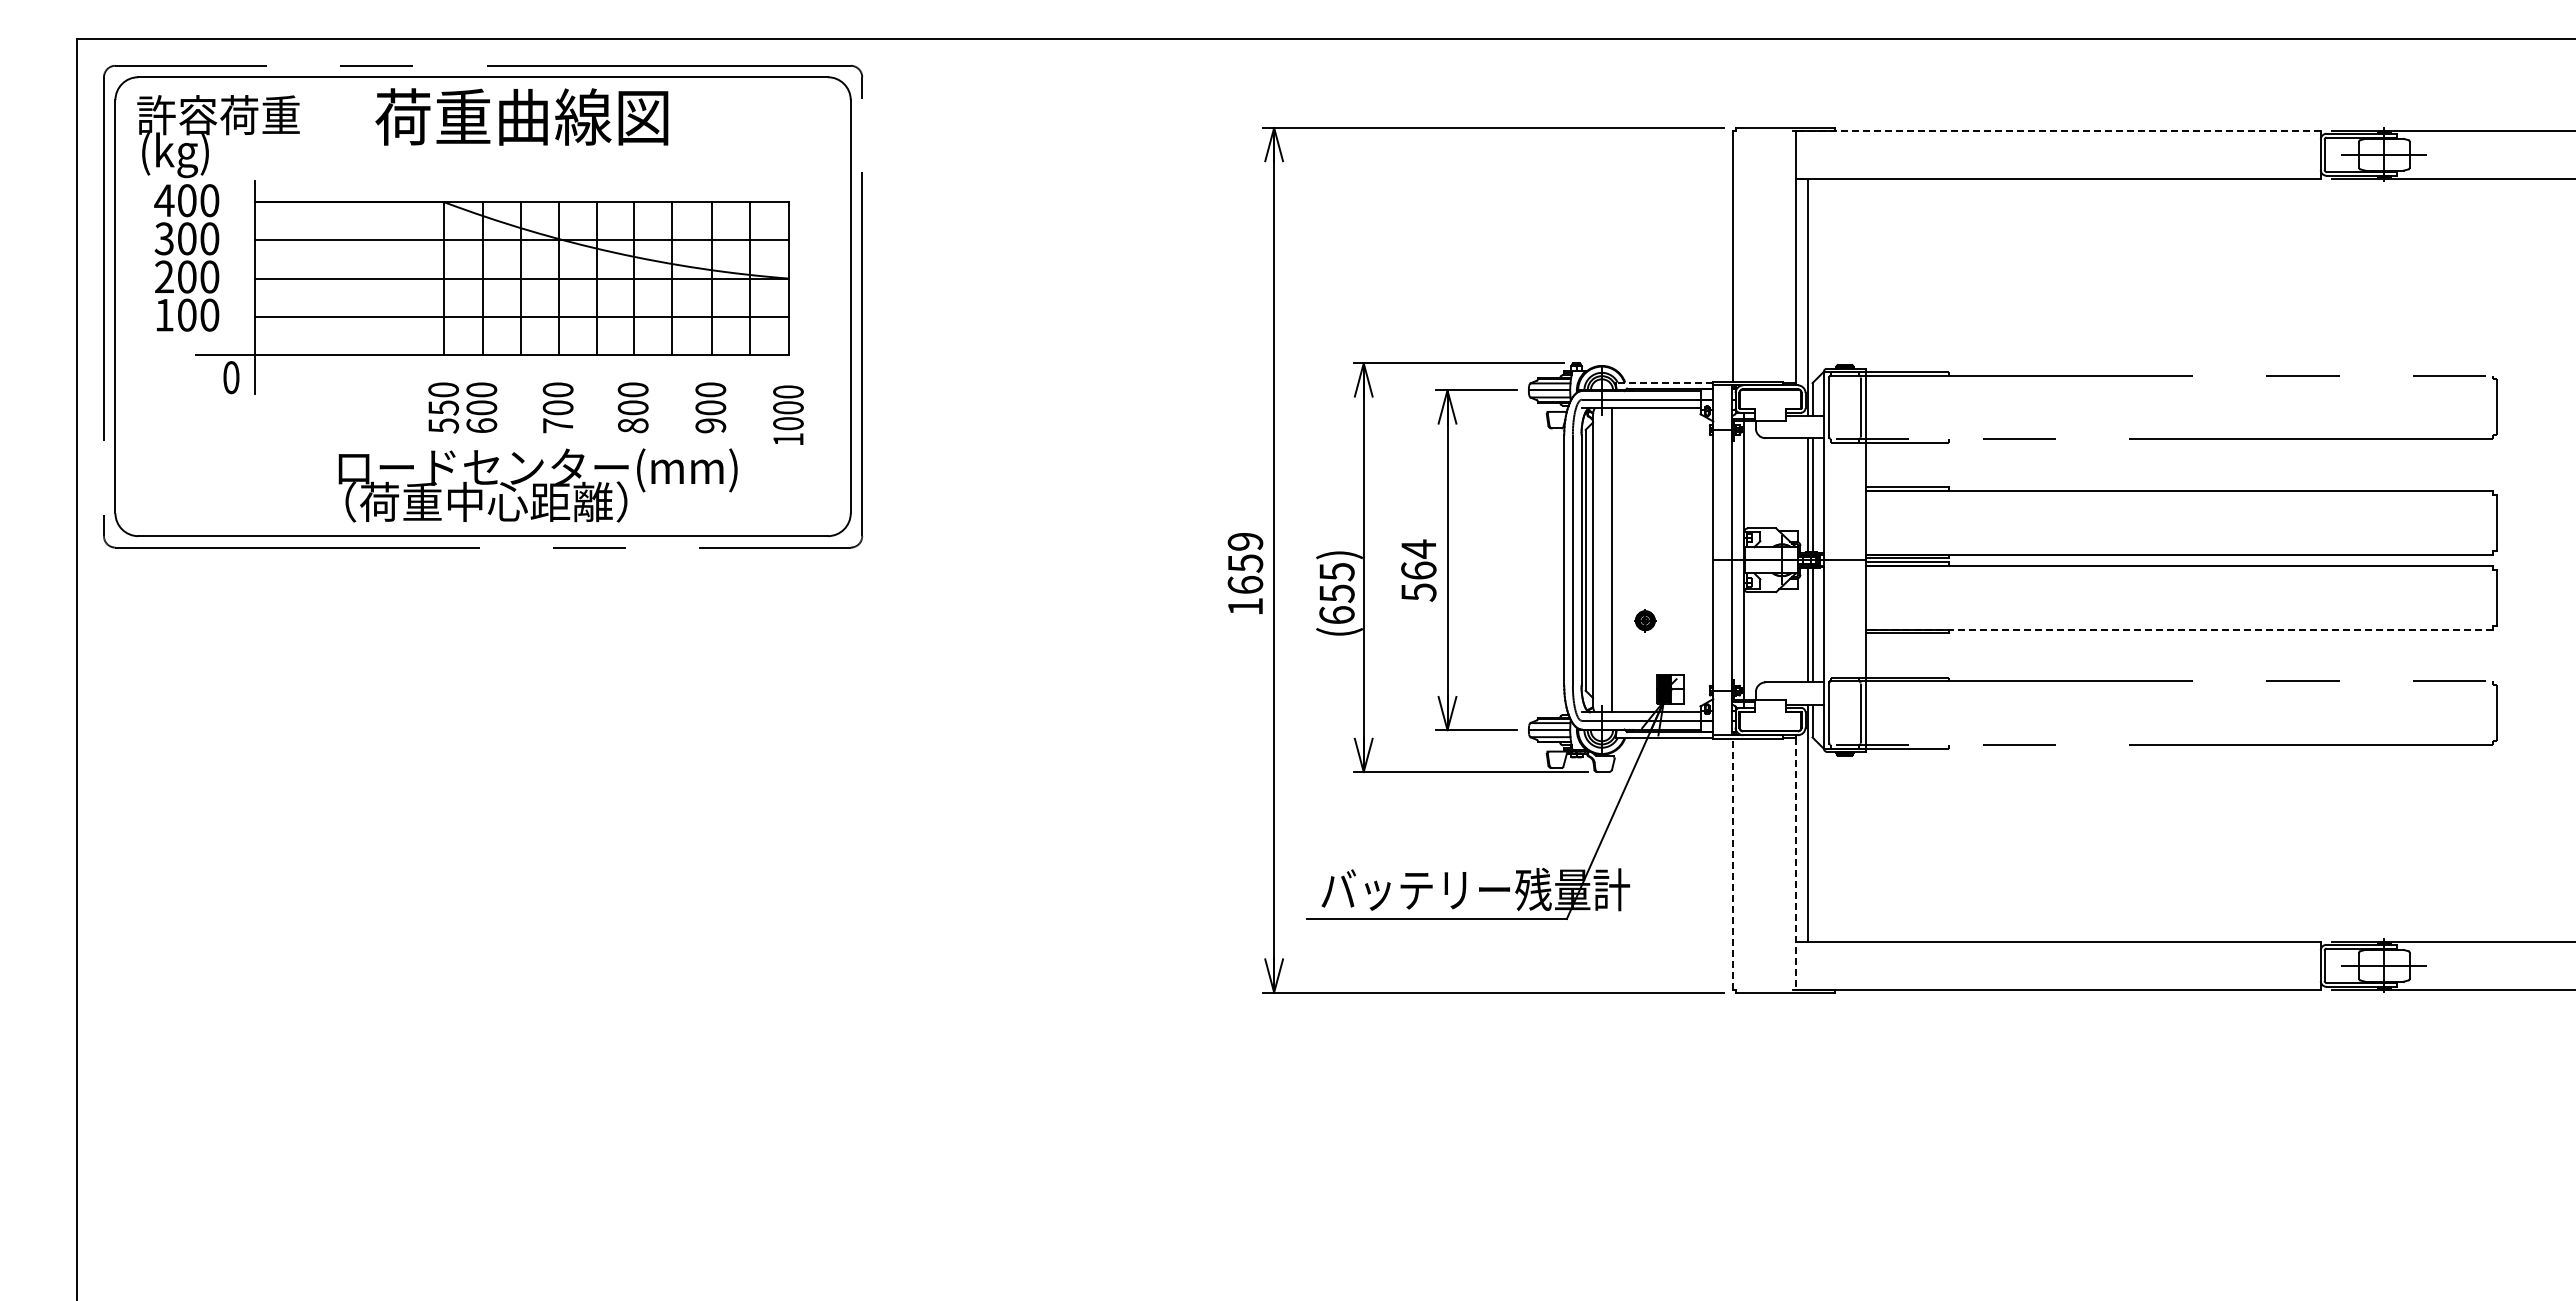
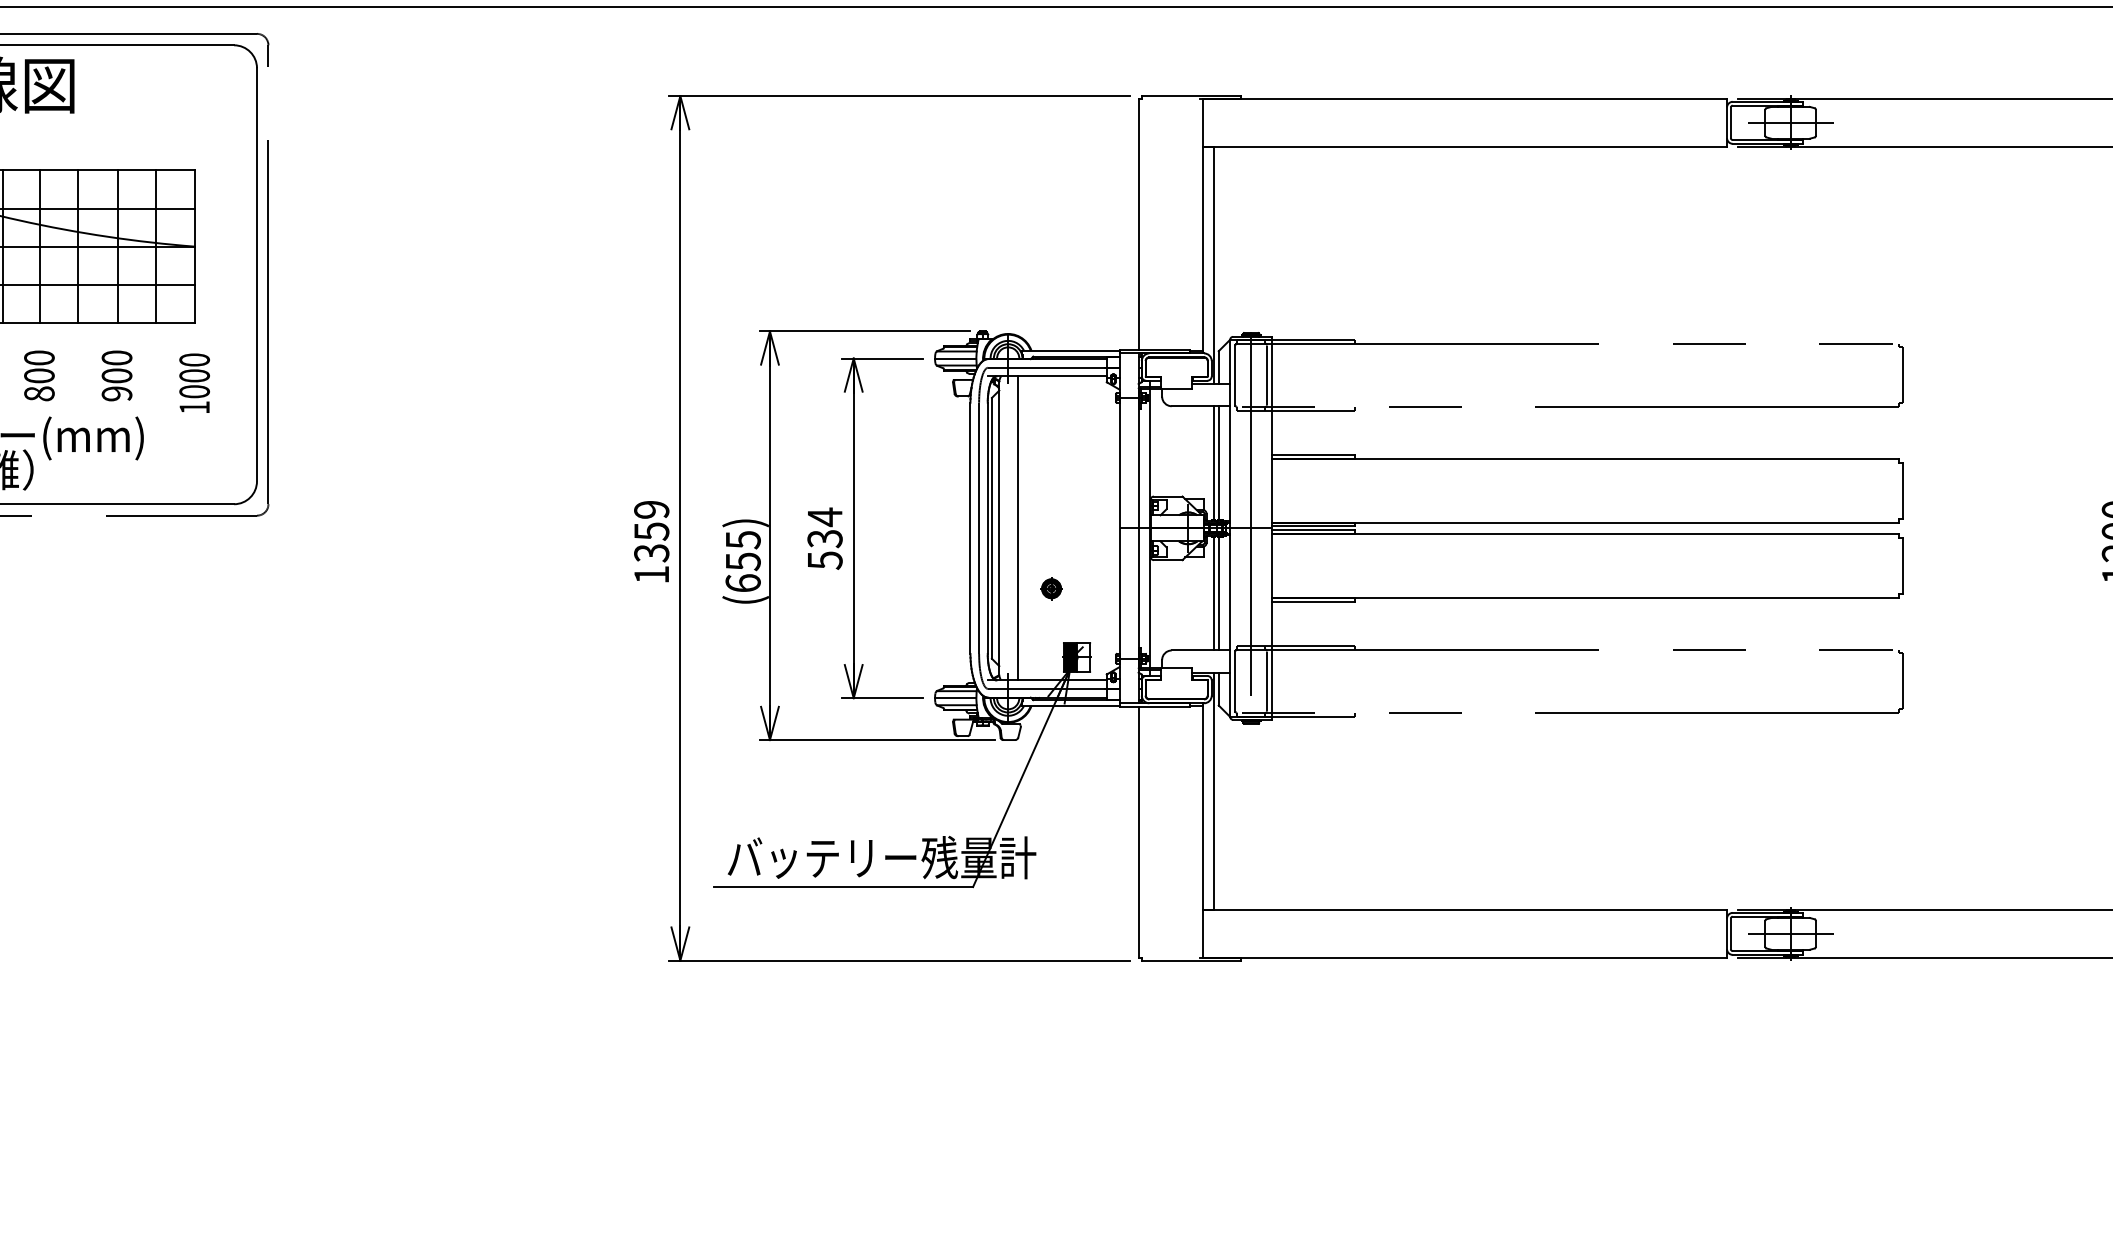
line: (2058, 130) -> (1464, 98), dashed -> solid
line: (1664, 382) -> (1070, 350), dashed -> solid
line: (1844, 559) -> (1250, 527), added
text: (1418, 570) -> (824, 538), 564 -> 534
text: (1245, 584) -> (651, 552), 1659 -> 1359
line: (2179, 629) -> (1585, 597), dashed -> solid
line: (1732, 863) -> (1138, 831), dashed -> solid
line: (1796, 863) -> (1202, 831), dashed -> solid

